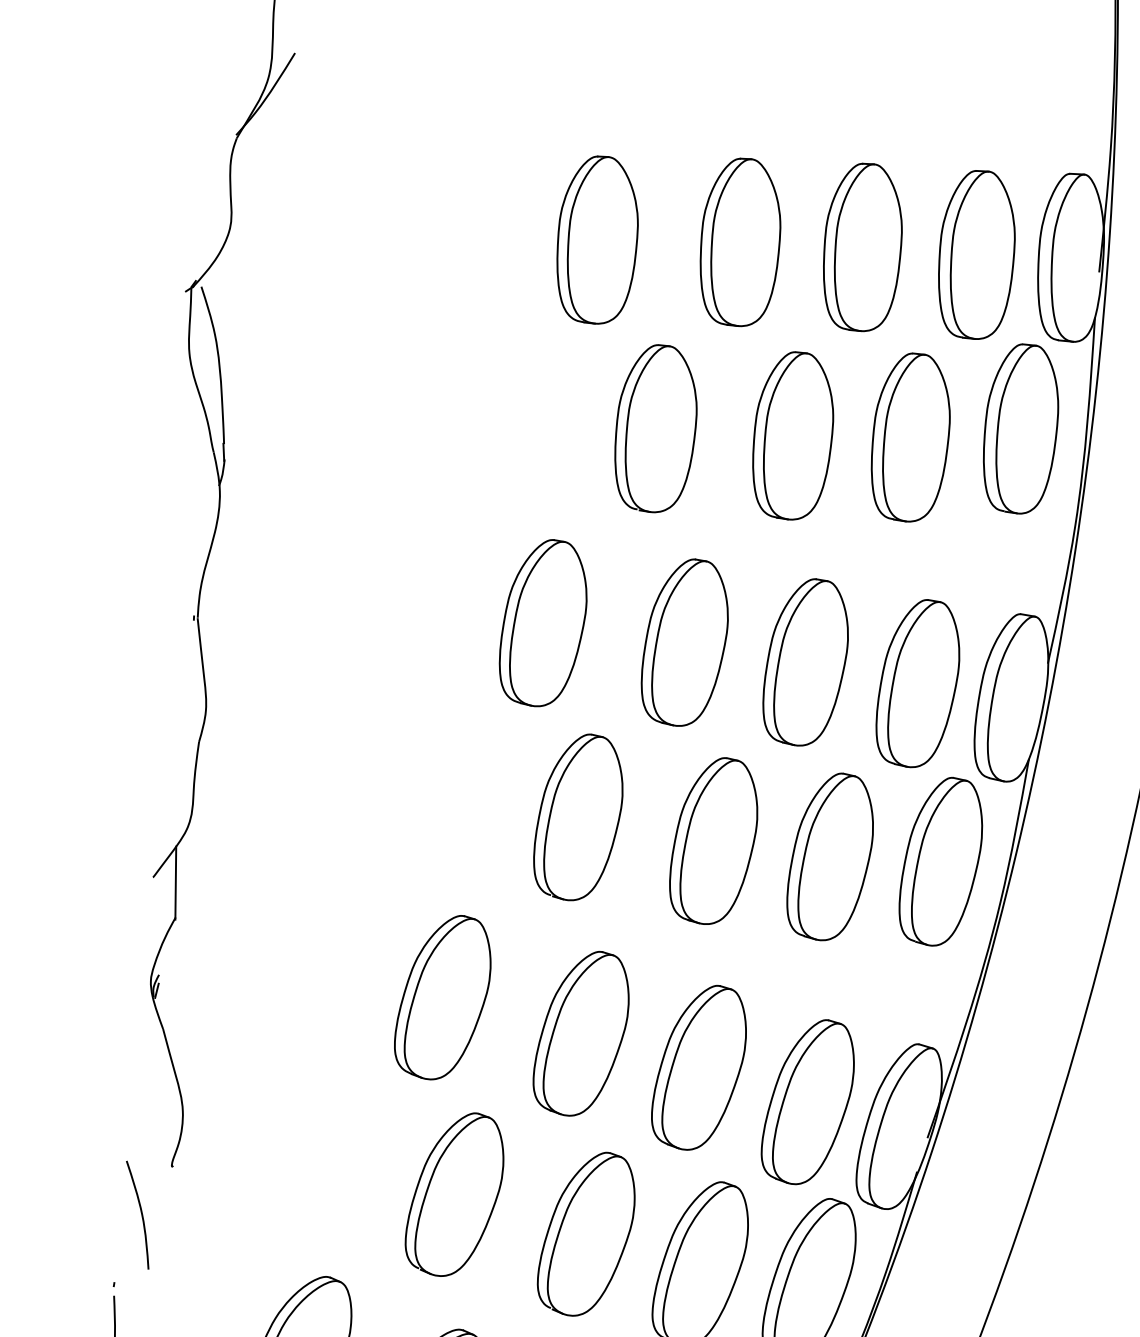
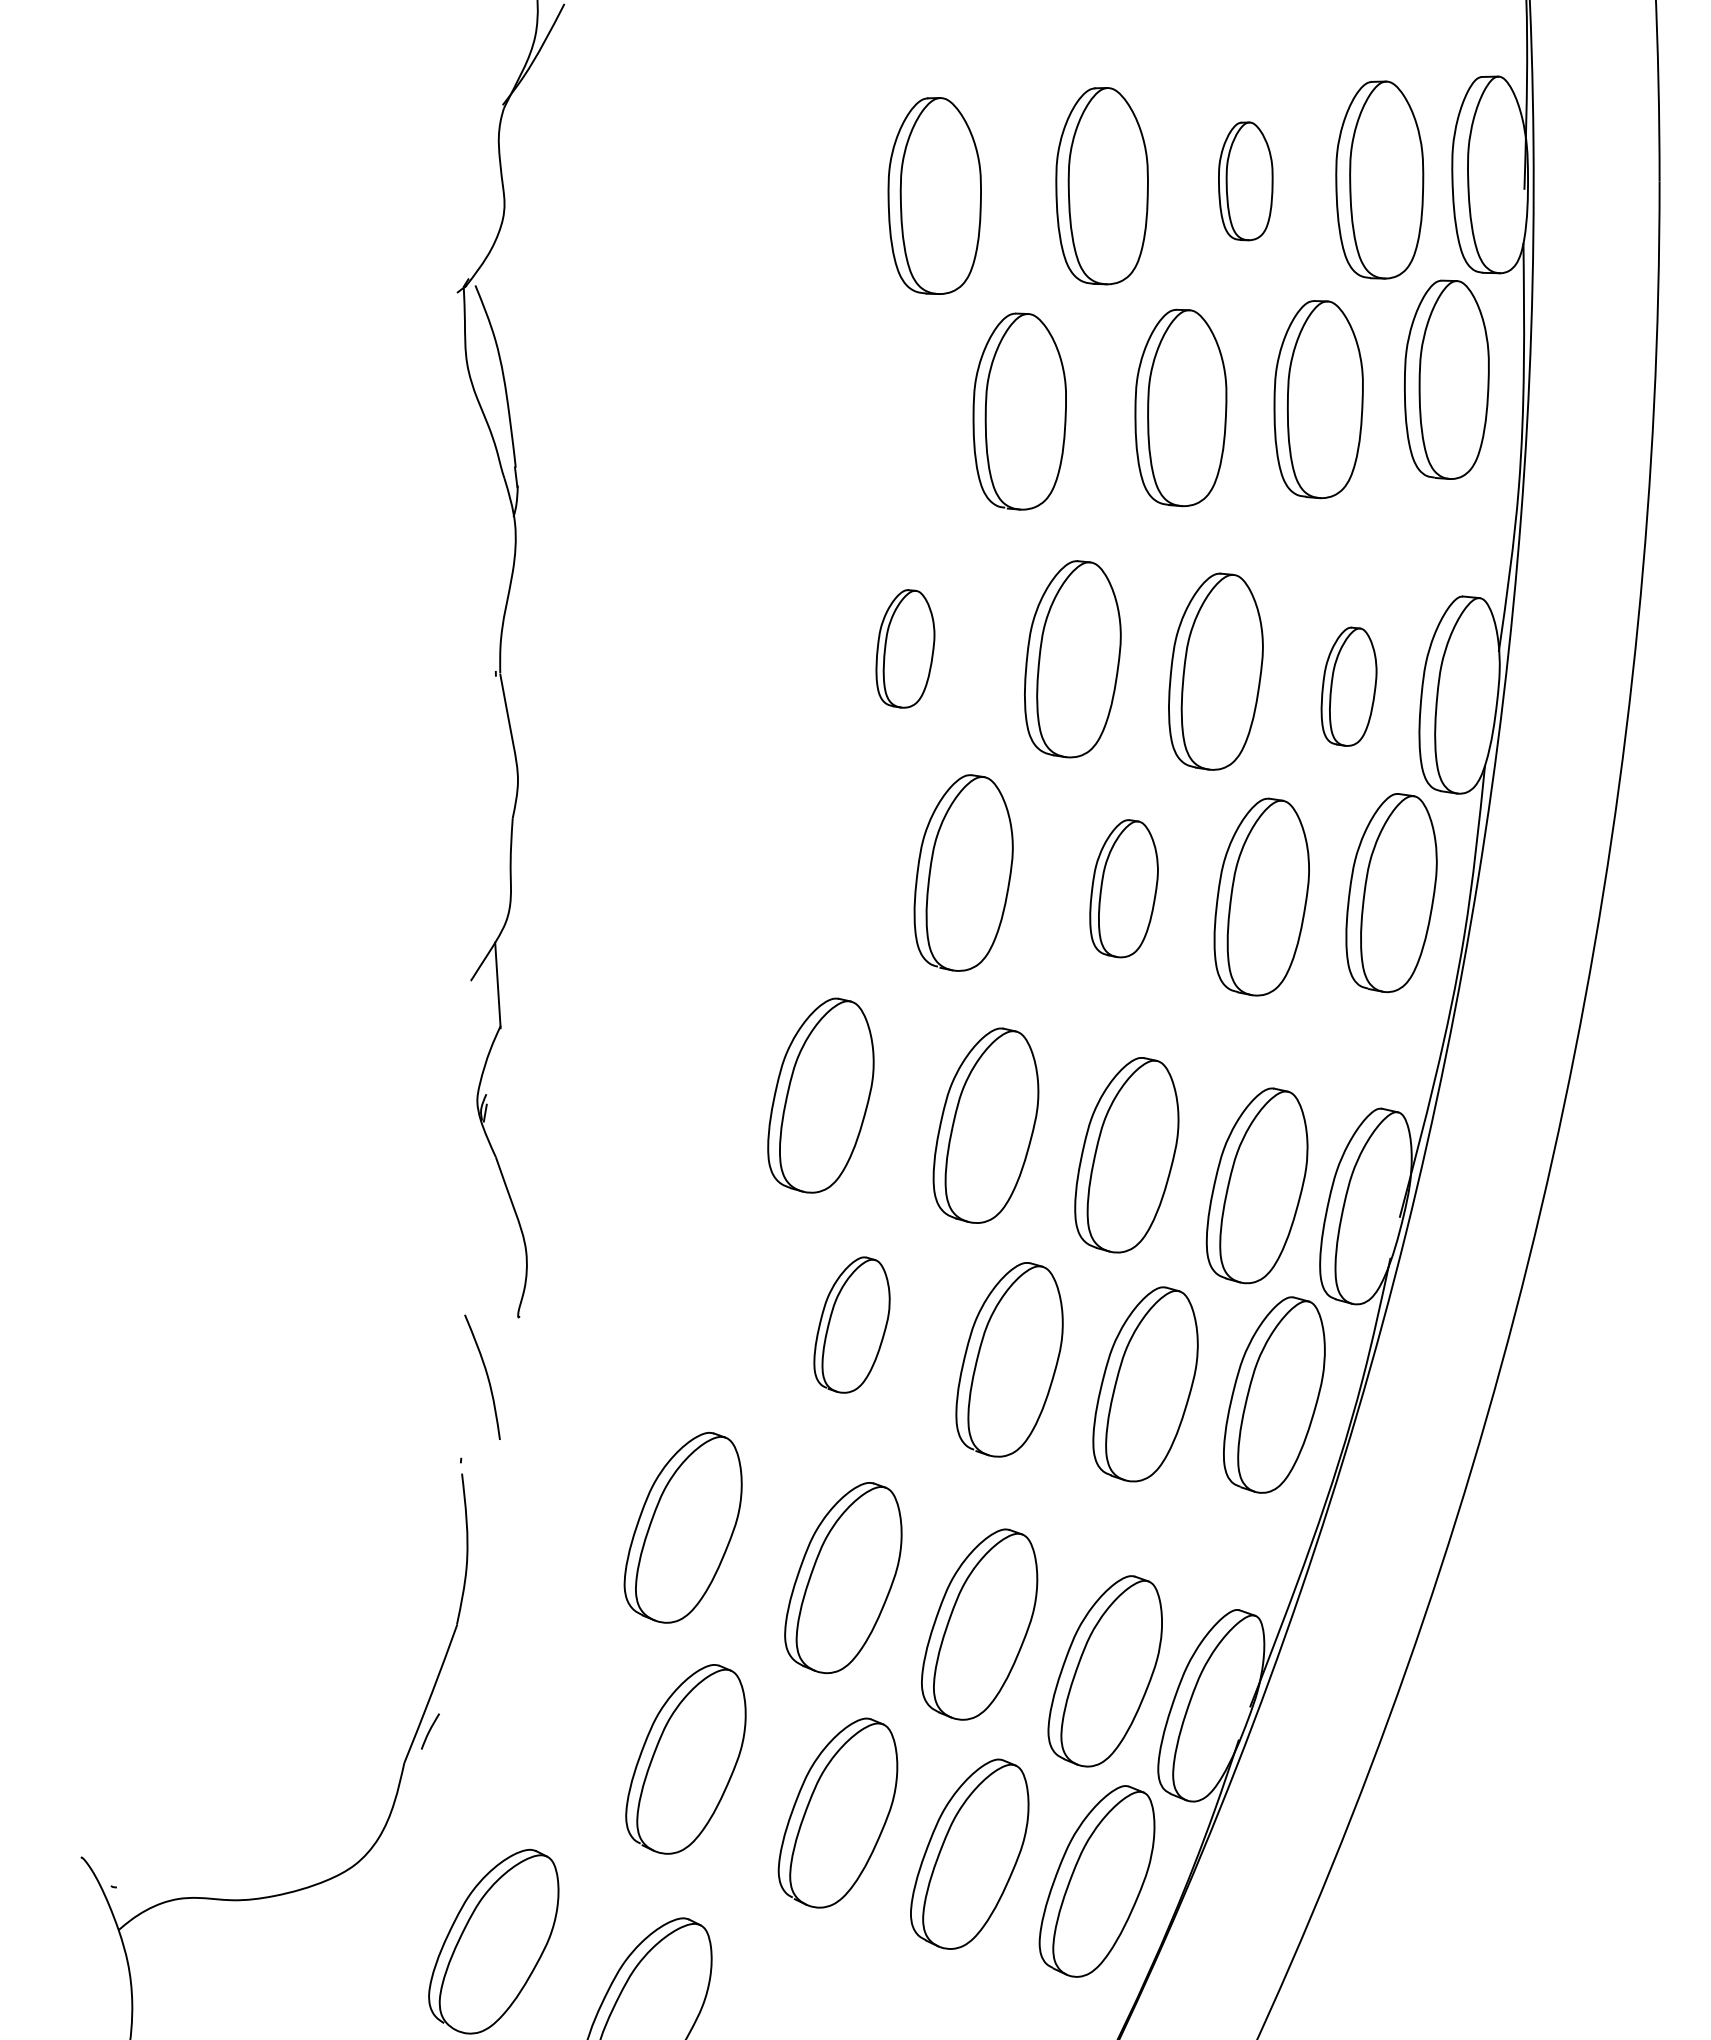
part: (862, 247) -> (1245, 181), size x0.6
part: (543, 622) -> (905, 648), size x0.6
part: (917, 683) -> (1348, 686), size x0.6
part: (713, 840) -> (1123, 888), size x0.7
part: (454, 1193) -> (851, 1324), size x0.7

